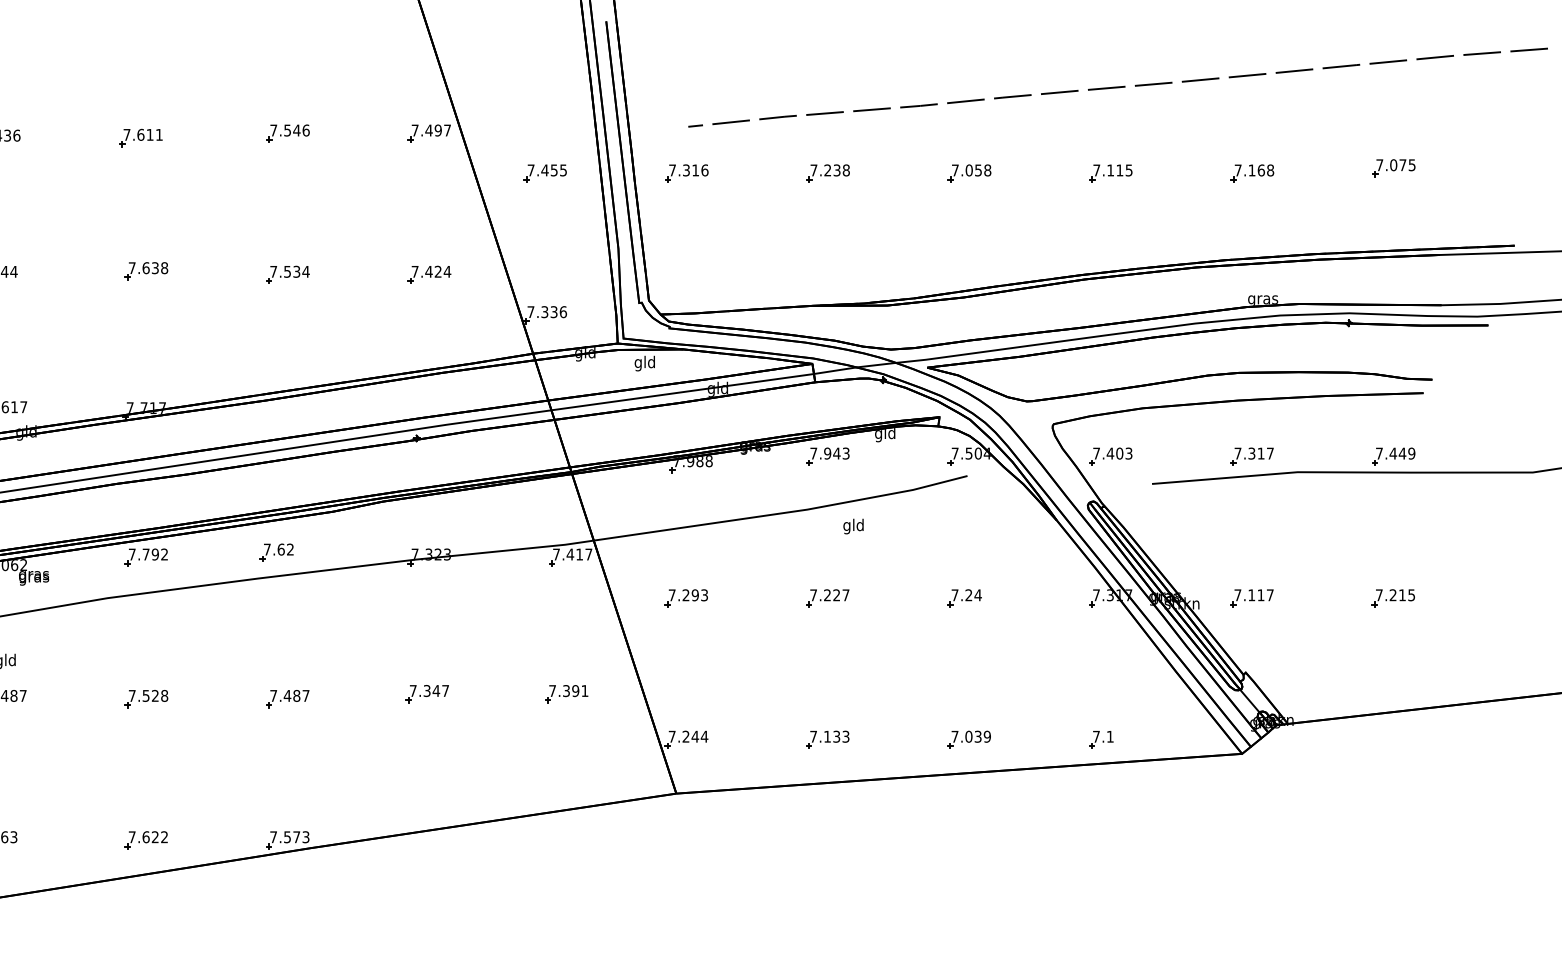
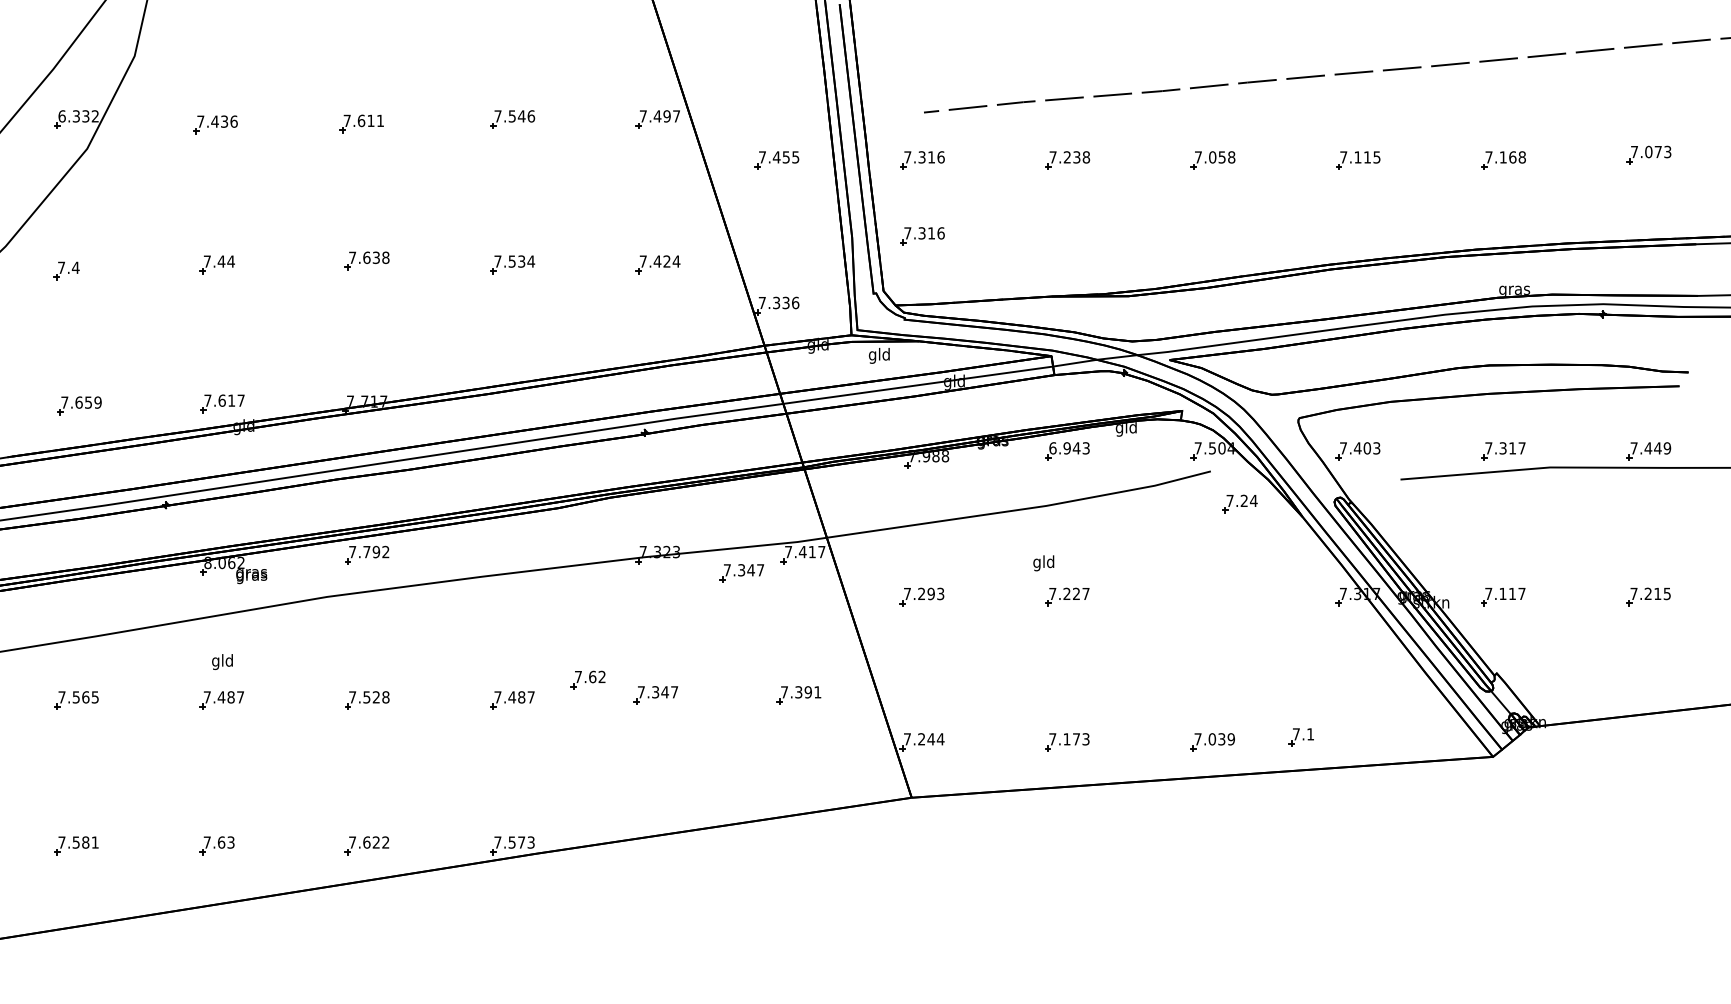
text: (1411, 164) -> (1667, 151), 7.075 -> 7.073
part: (686, 247) -> (922, 236), added
text: (813, 453) -> (1052, 448), 7.943 -> 6.943
text: (853, 526) -> (1043, 563), moved
part: (276, 552) -> (587, 679), moved
part: (510, 575) -> (741, 573), added
part: (964, 597) -> (1239, 503), moved
text: (836, 736) -> (1076, 739), 7.133 -> 7.173
part: (1100, 739) -> (1300, 737), moved

